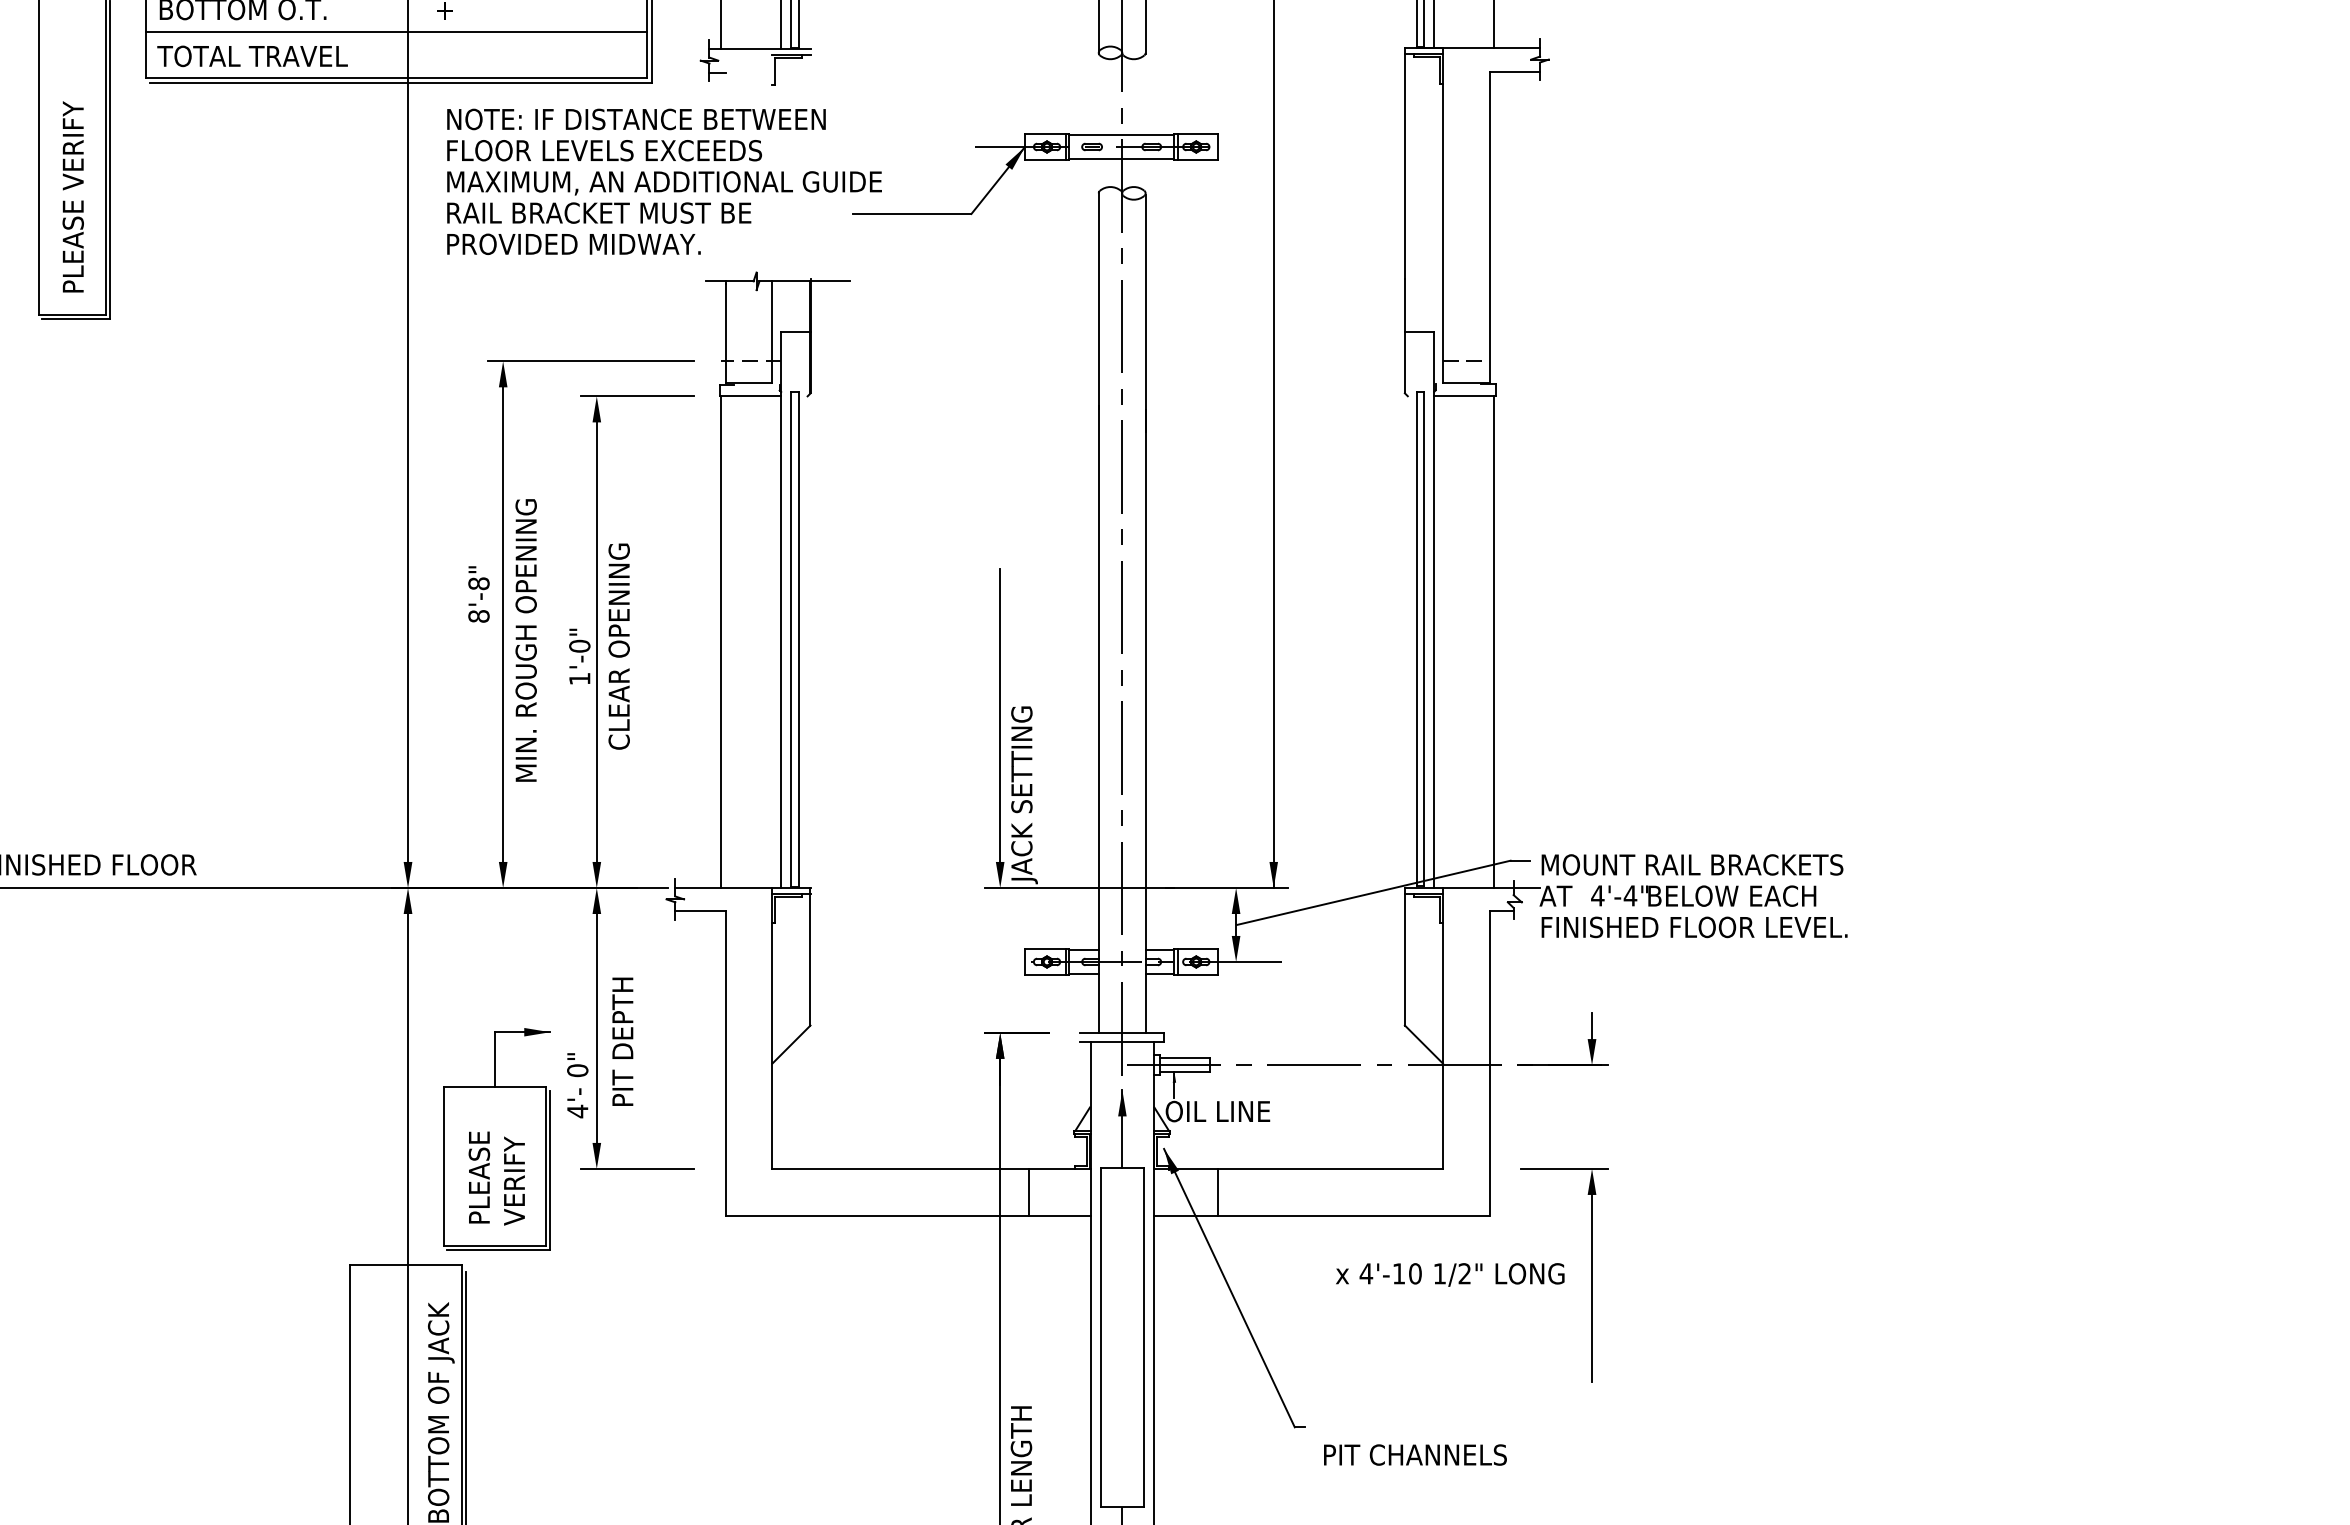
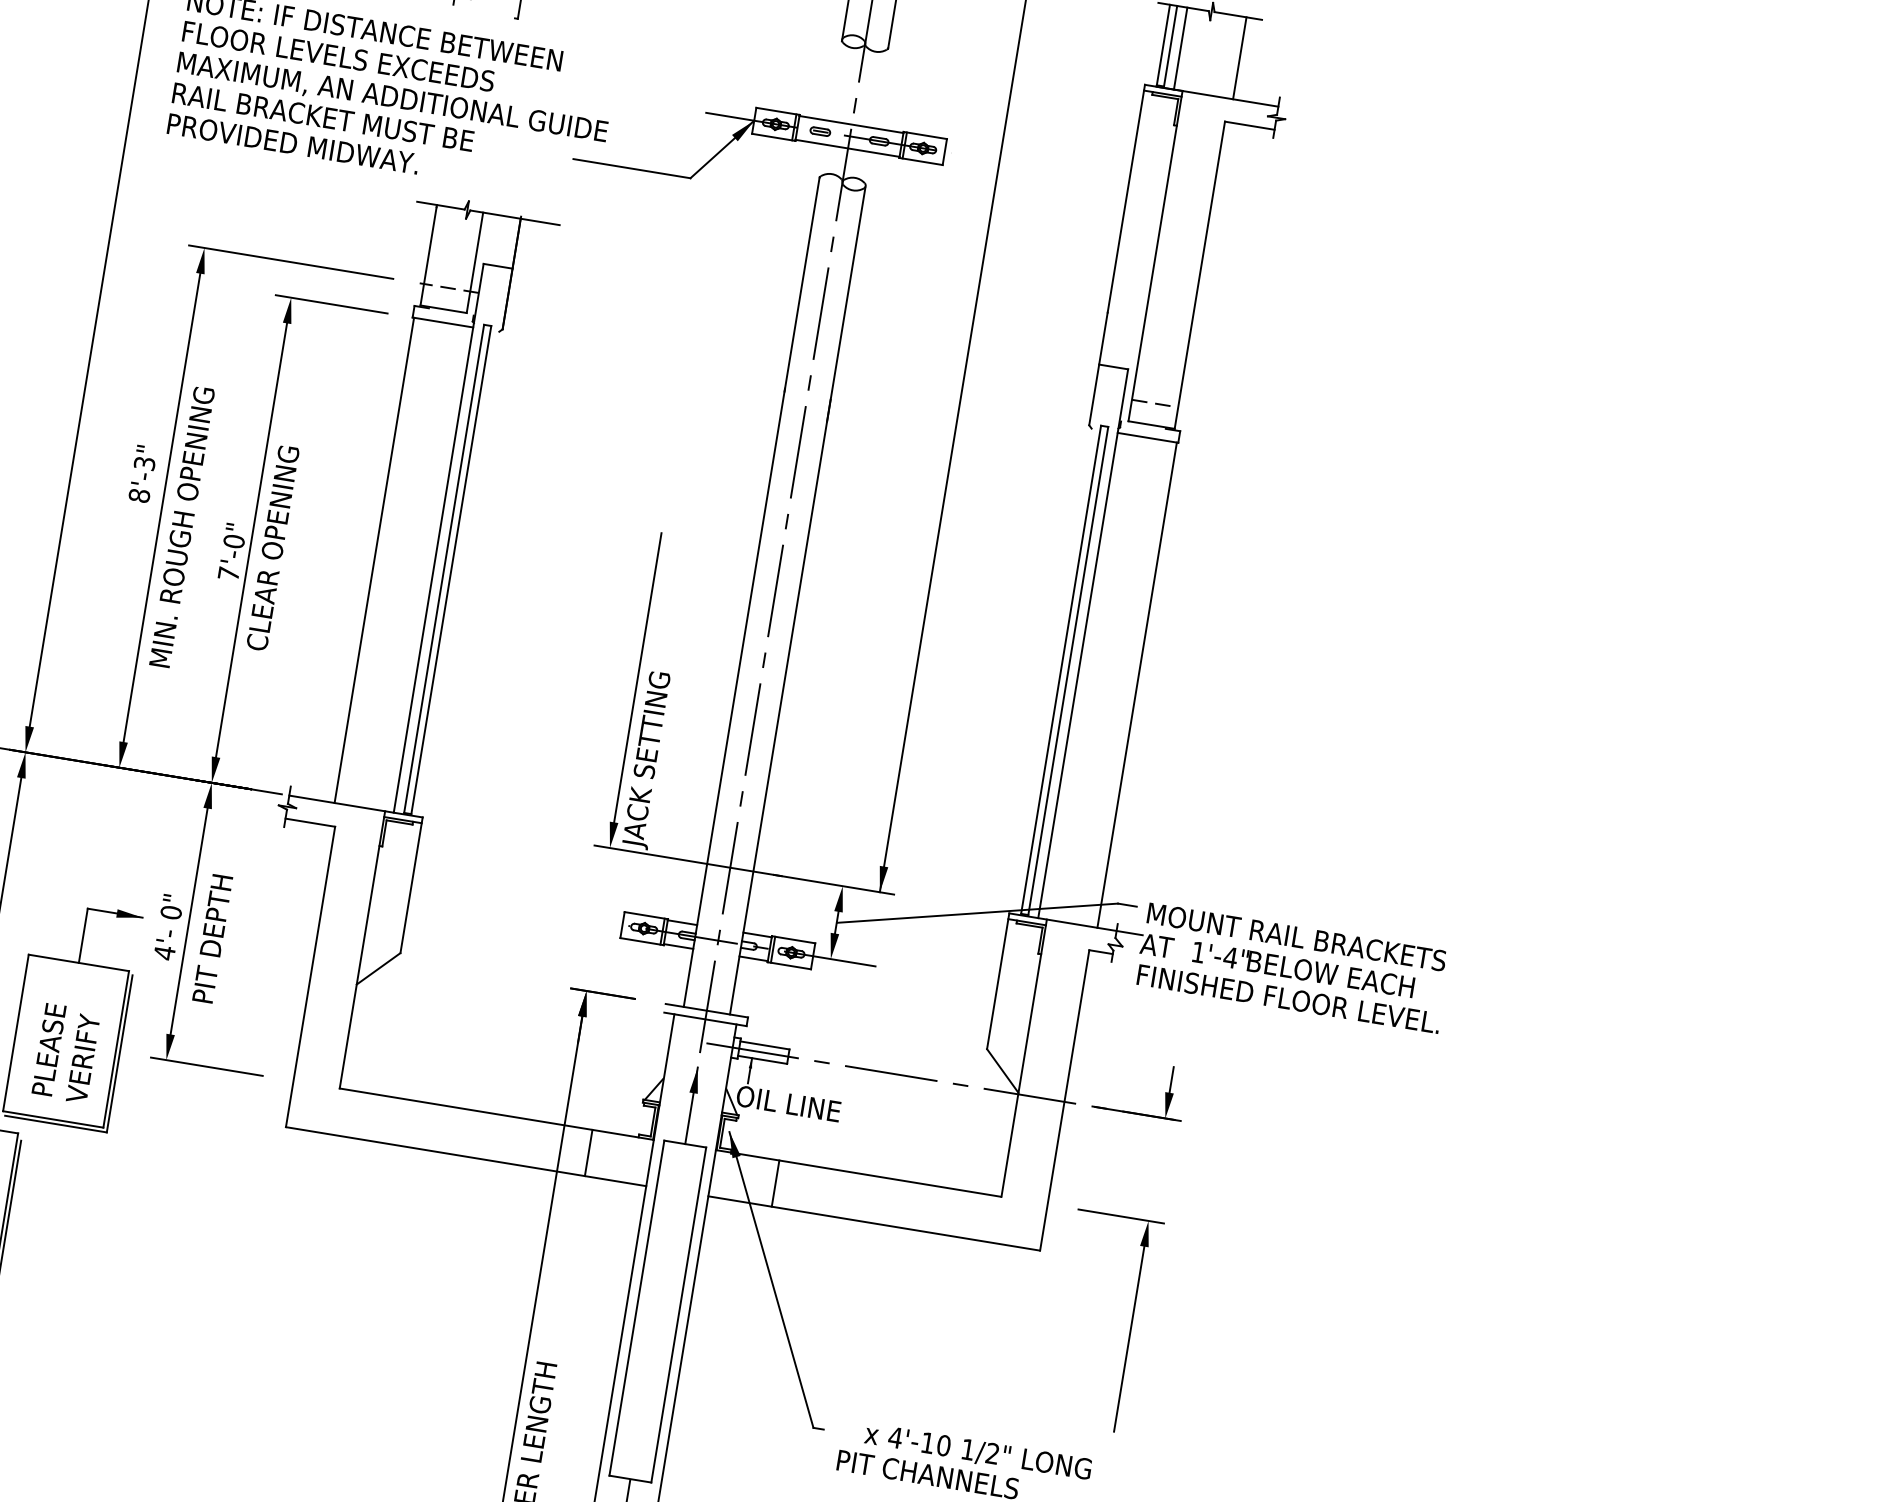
text: (478, 583) -> (144, 463), 8'-8" -> 8'-3"
text: (579, 678) -> (228, 573), 1'-0" -> 7'-0"
text: (1597, 895) -> (1198, 951), 4'-4" -> 1'-4"
text: (577, 1085) -> (168, 927), moved
text: (1450, 1274) -> (978, 1452), moved

